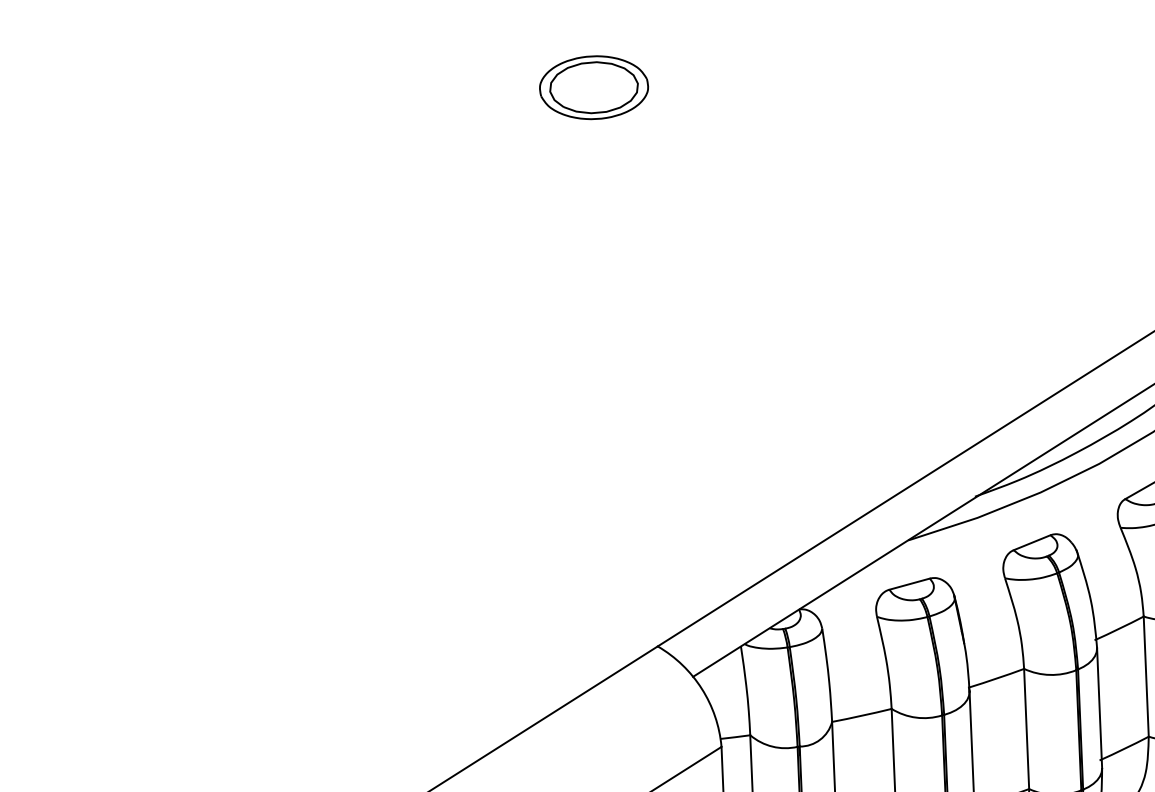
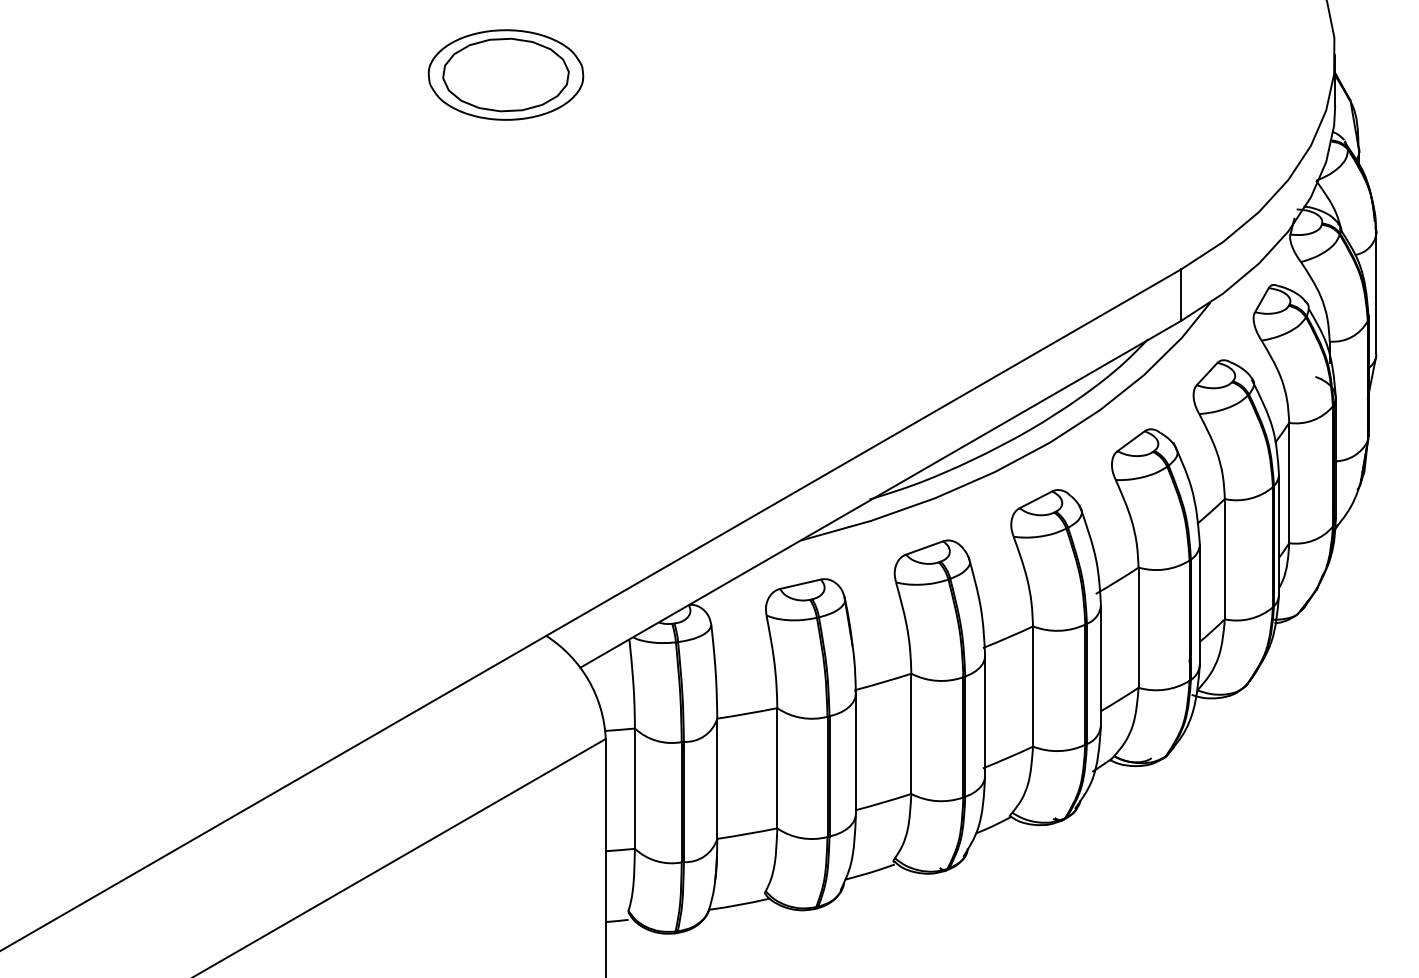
part: (593, 87) -> (505, 74), size x1.43

